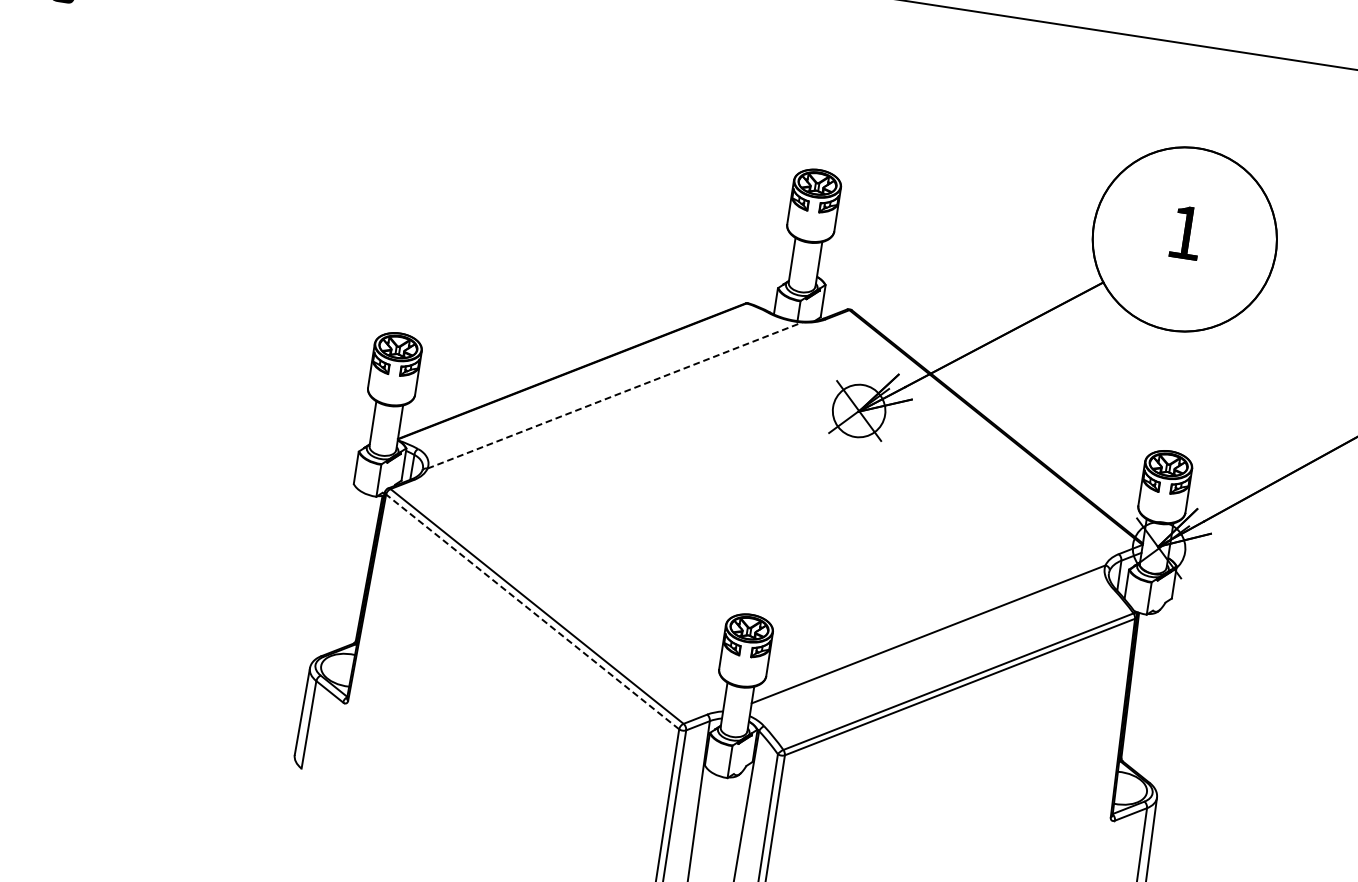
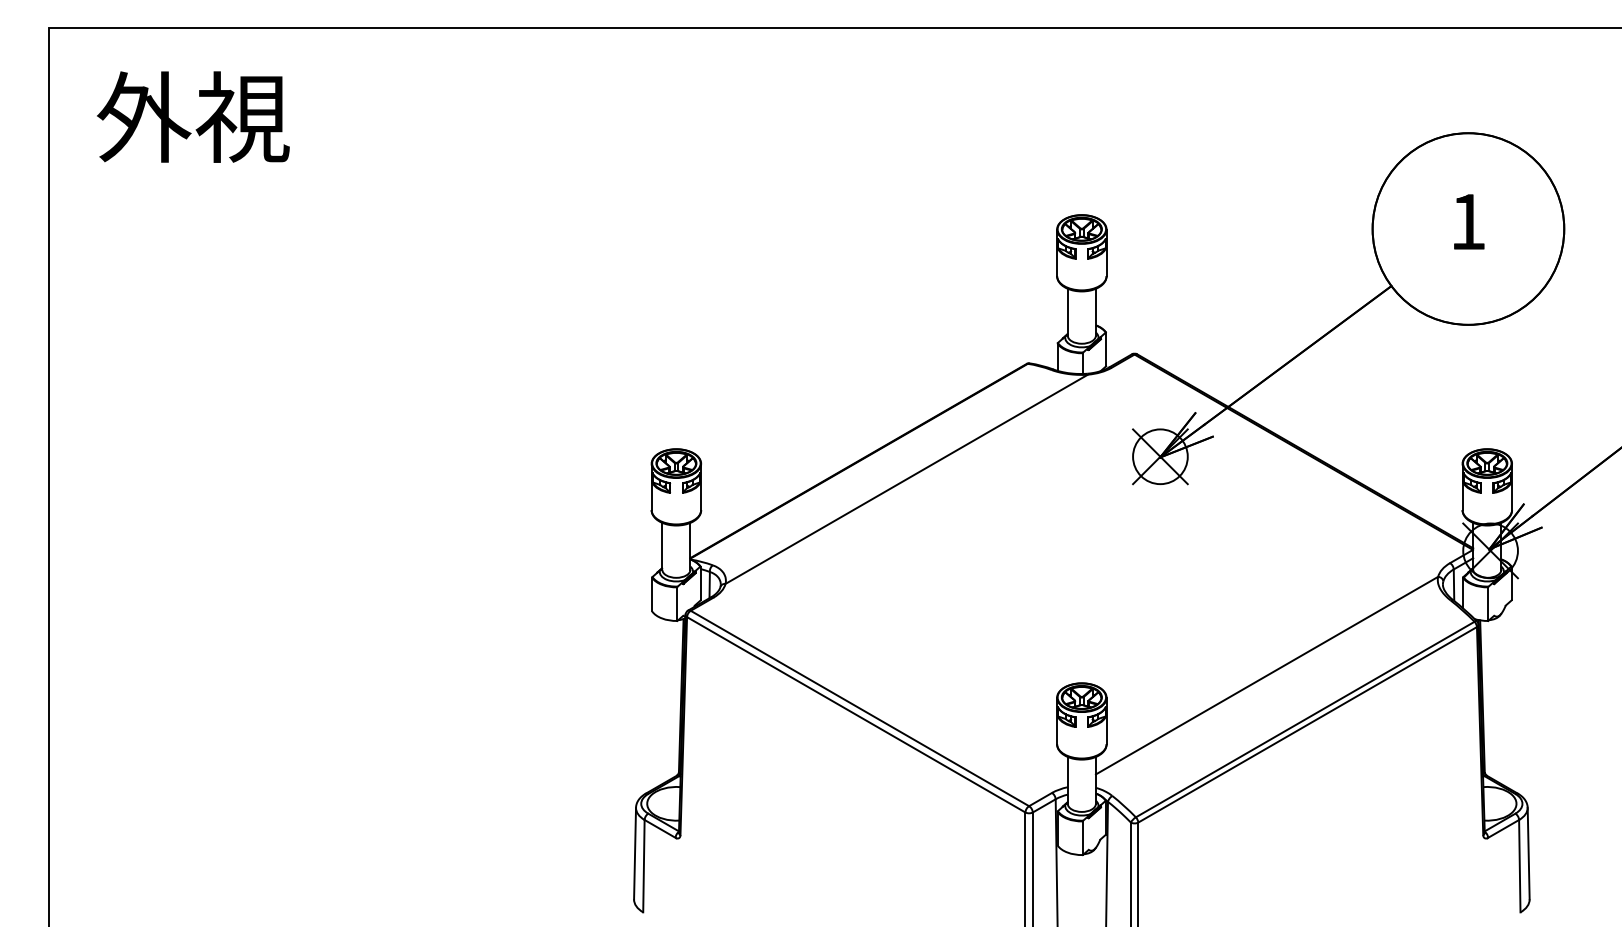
line: (615, 395) -> (907, 479), dashed -> solid
line: (532, 611) -> (855, 714), dashed -> solid

